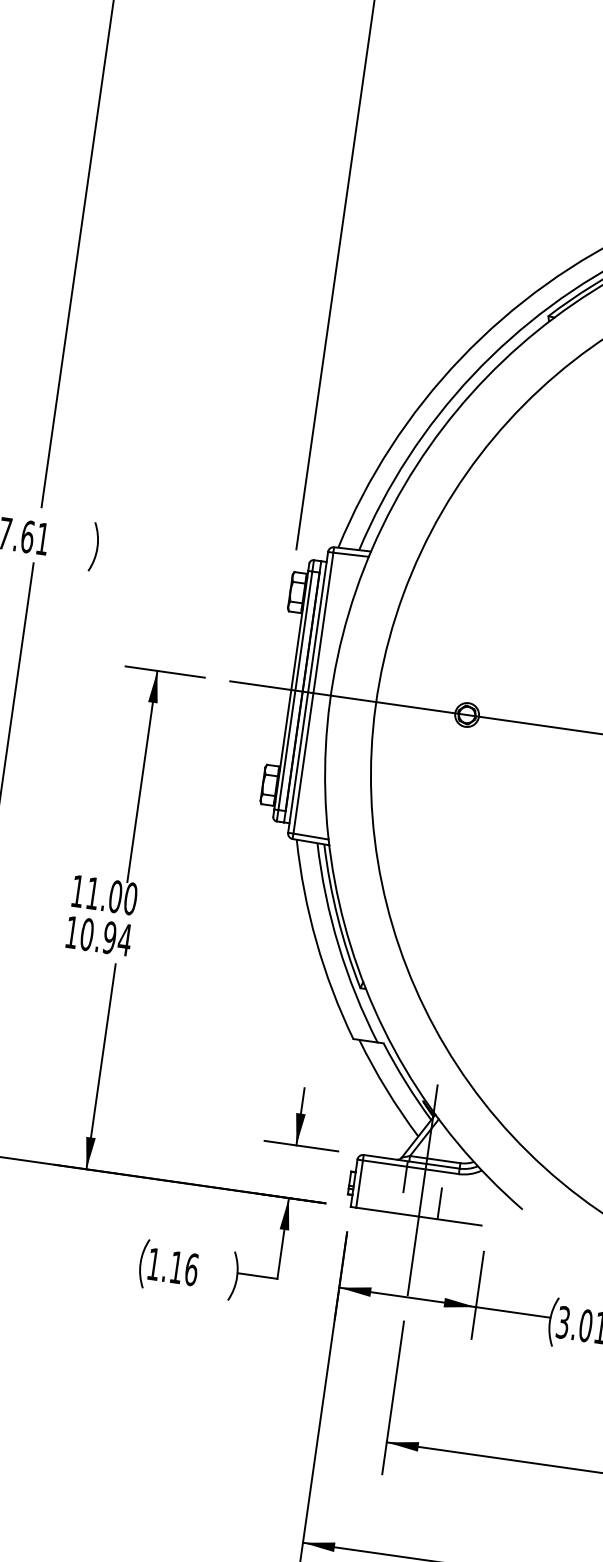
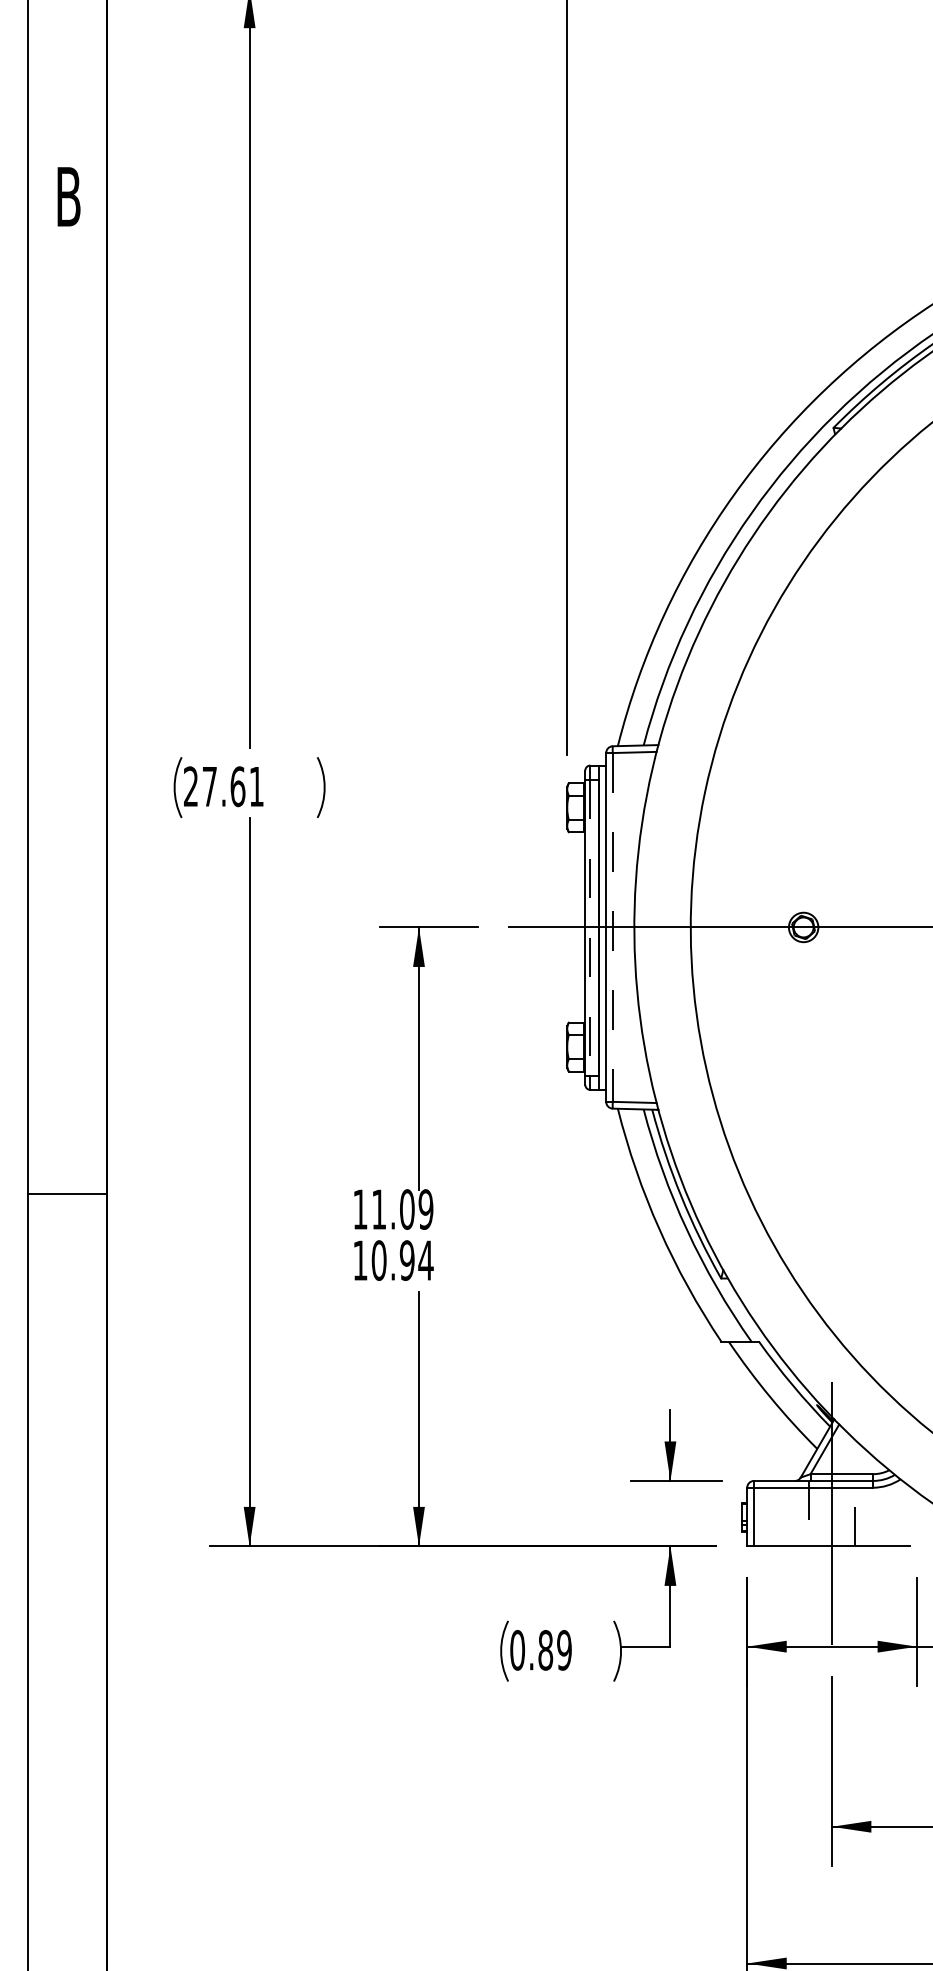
line: (295, 691) -> (590, 928), solid -> dashed
line: (313, 693) -> (612, 927), solid -> dashed
text: (130, 898) -> (425, 1209), 11.00 -> 11.09
text: (172, 1267) -> (540, 1650), 1.16 -> 0.89

